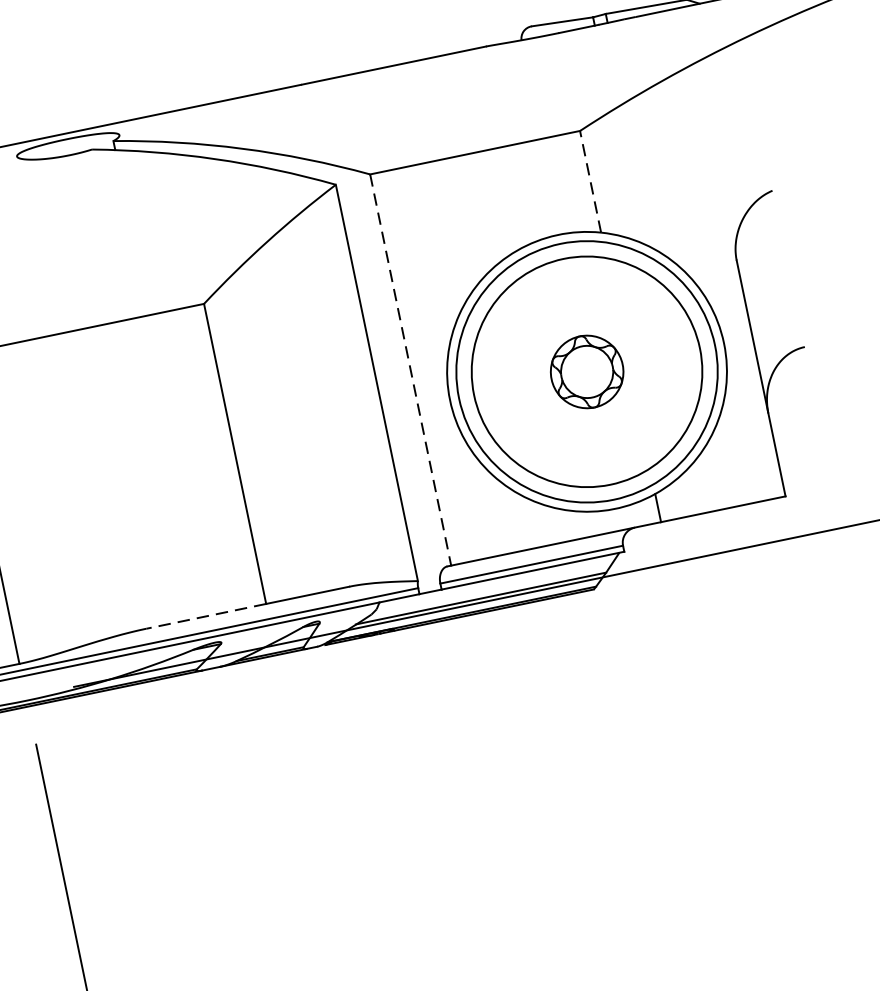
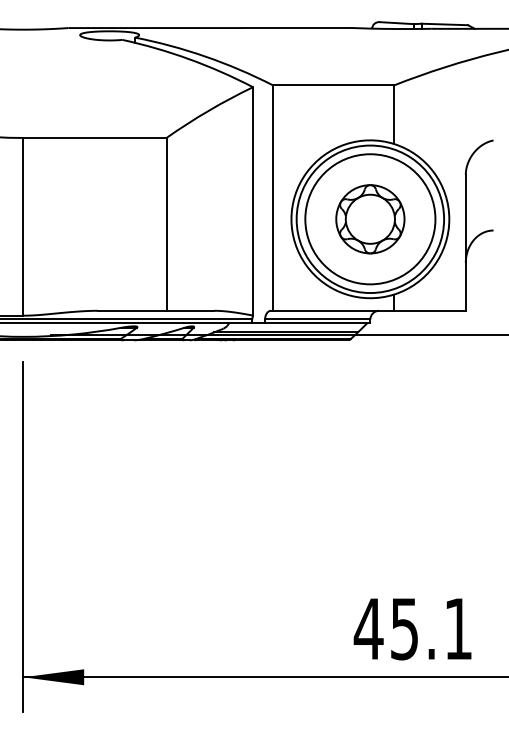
line: (591, 181) -> (394, 114), dashed -> solid
line: (411, 370) -> (273, 198), dashed -> solid
part: (587, 372) -> (370, 219), size x1.67
line: (206, 615) -> (132, 310), dashed -> solid

